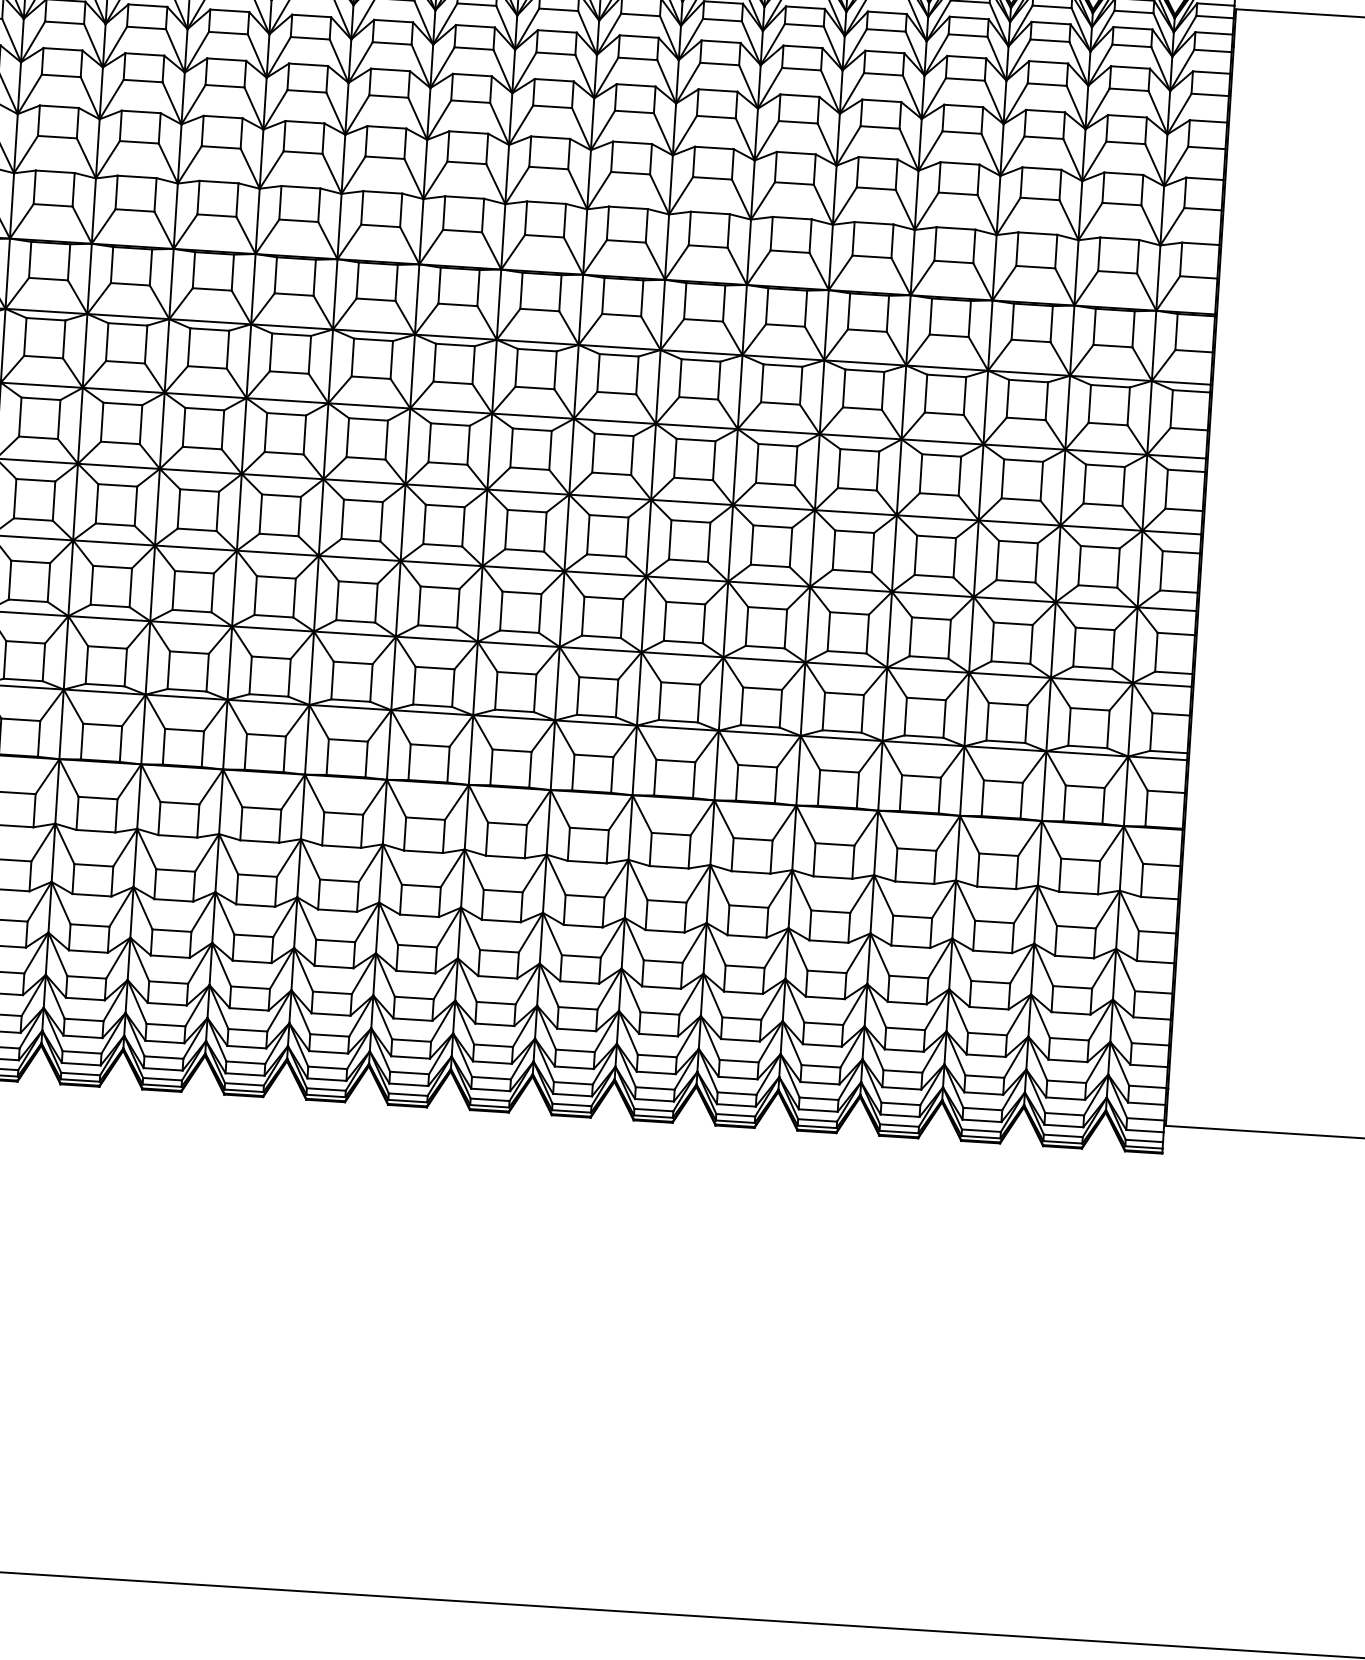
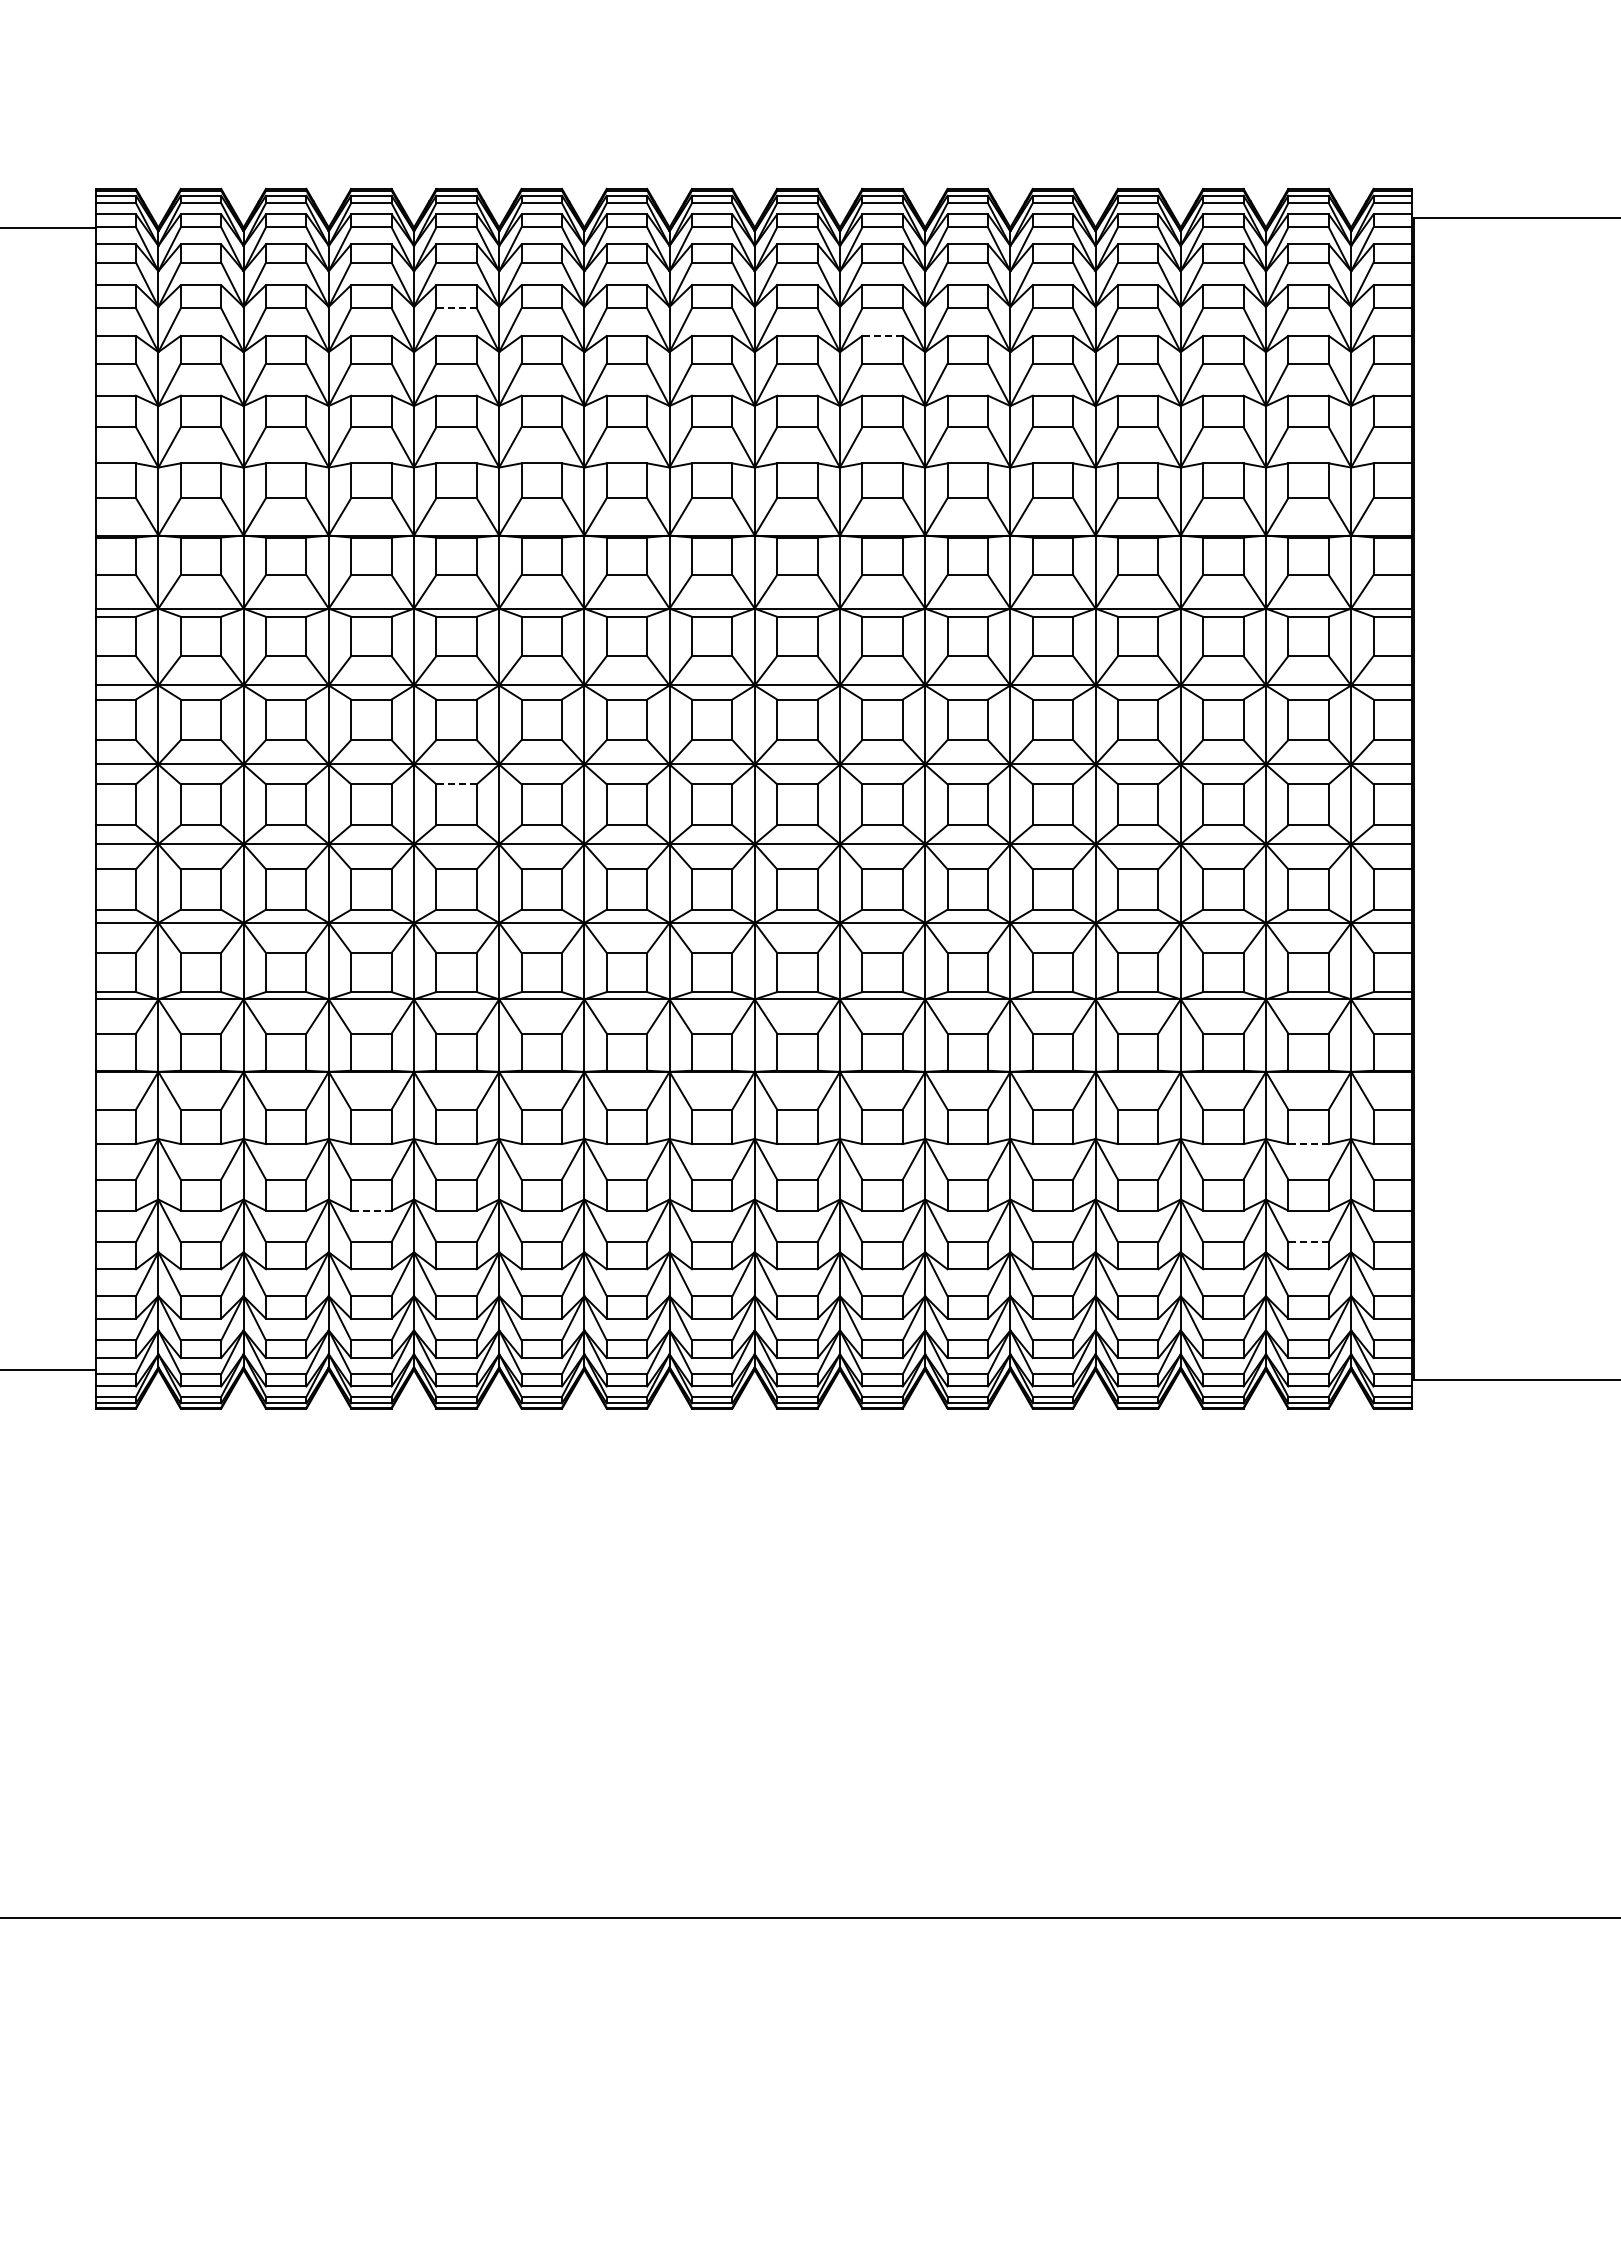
line: (310, 38) -> (456, 308), solid -> dashed
line: (717, 90) -> (882, 335), solid -> dashed
line: (281, 495) -> (456, 784), solid -> dashed
line: (1078, 893) -> (1308, 1144), solid -> dashed
line: (172, 900) -> (370, 1210), solid -> dashed
line: (1072, 987) -> (1308, 1242), solid -> dashed

